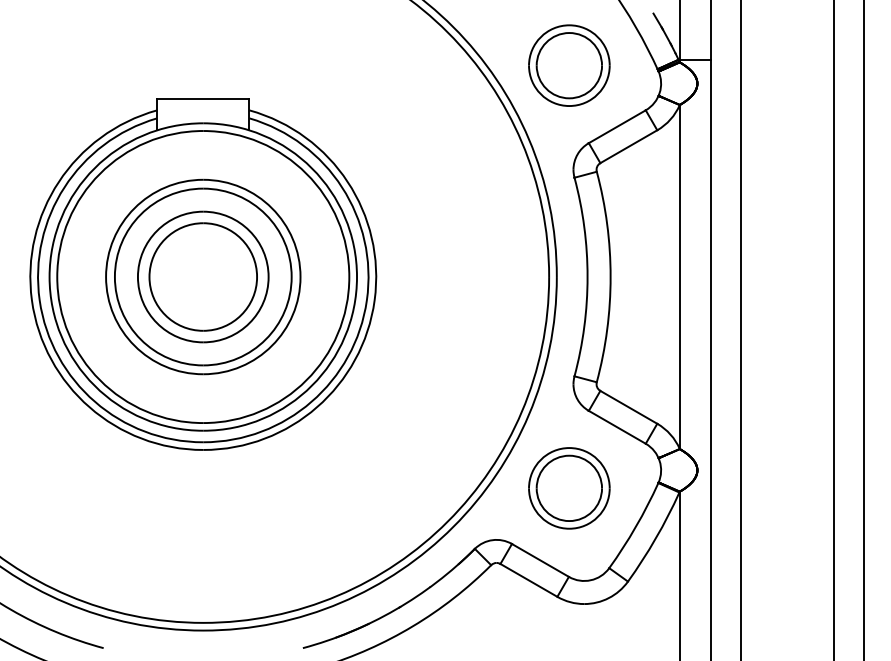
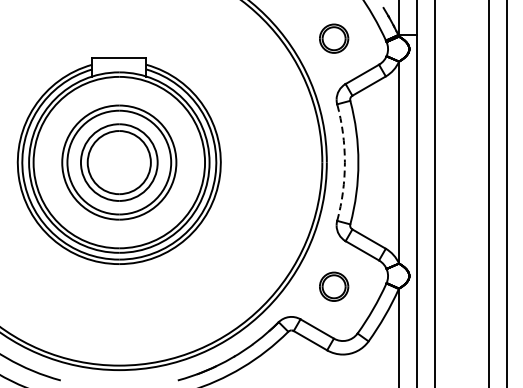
part: (568, 65) -> (333, 38), size x0.6
arc: (586, 276) -> (344, 162), solid -> dashed
part: (568, 488) -> (333, 286), size x0.6

